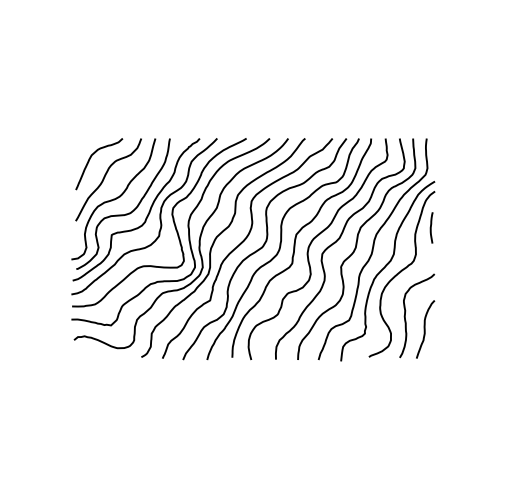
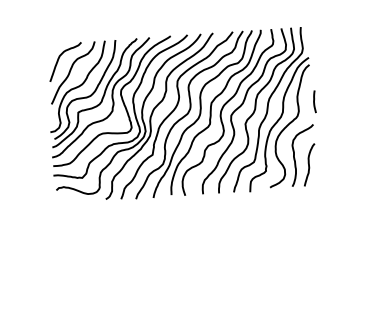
curve: (431, 227) -> (314, 101), moved

